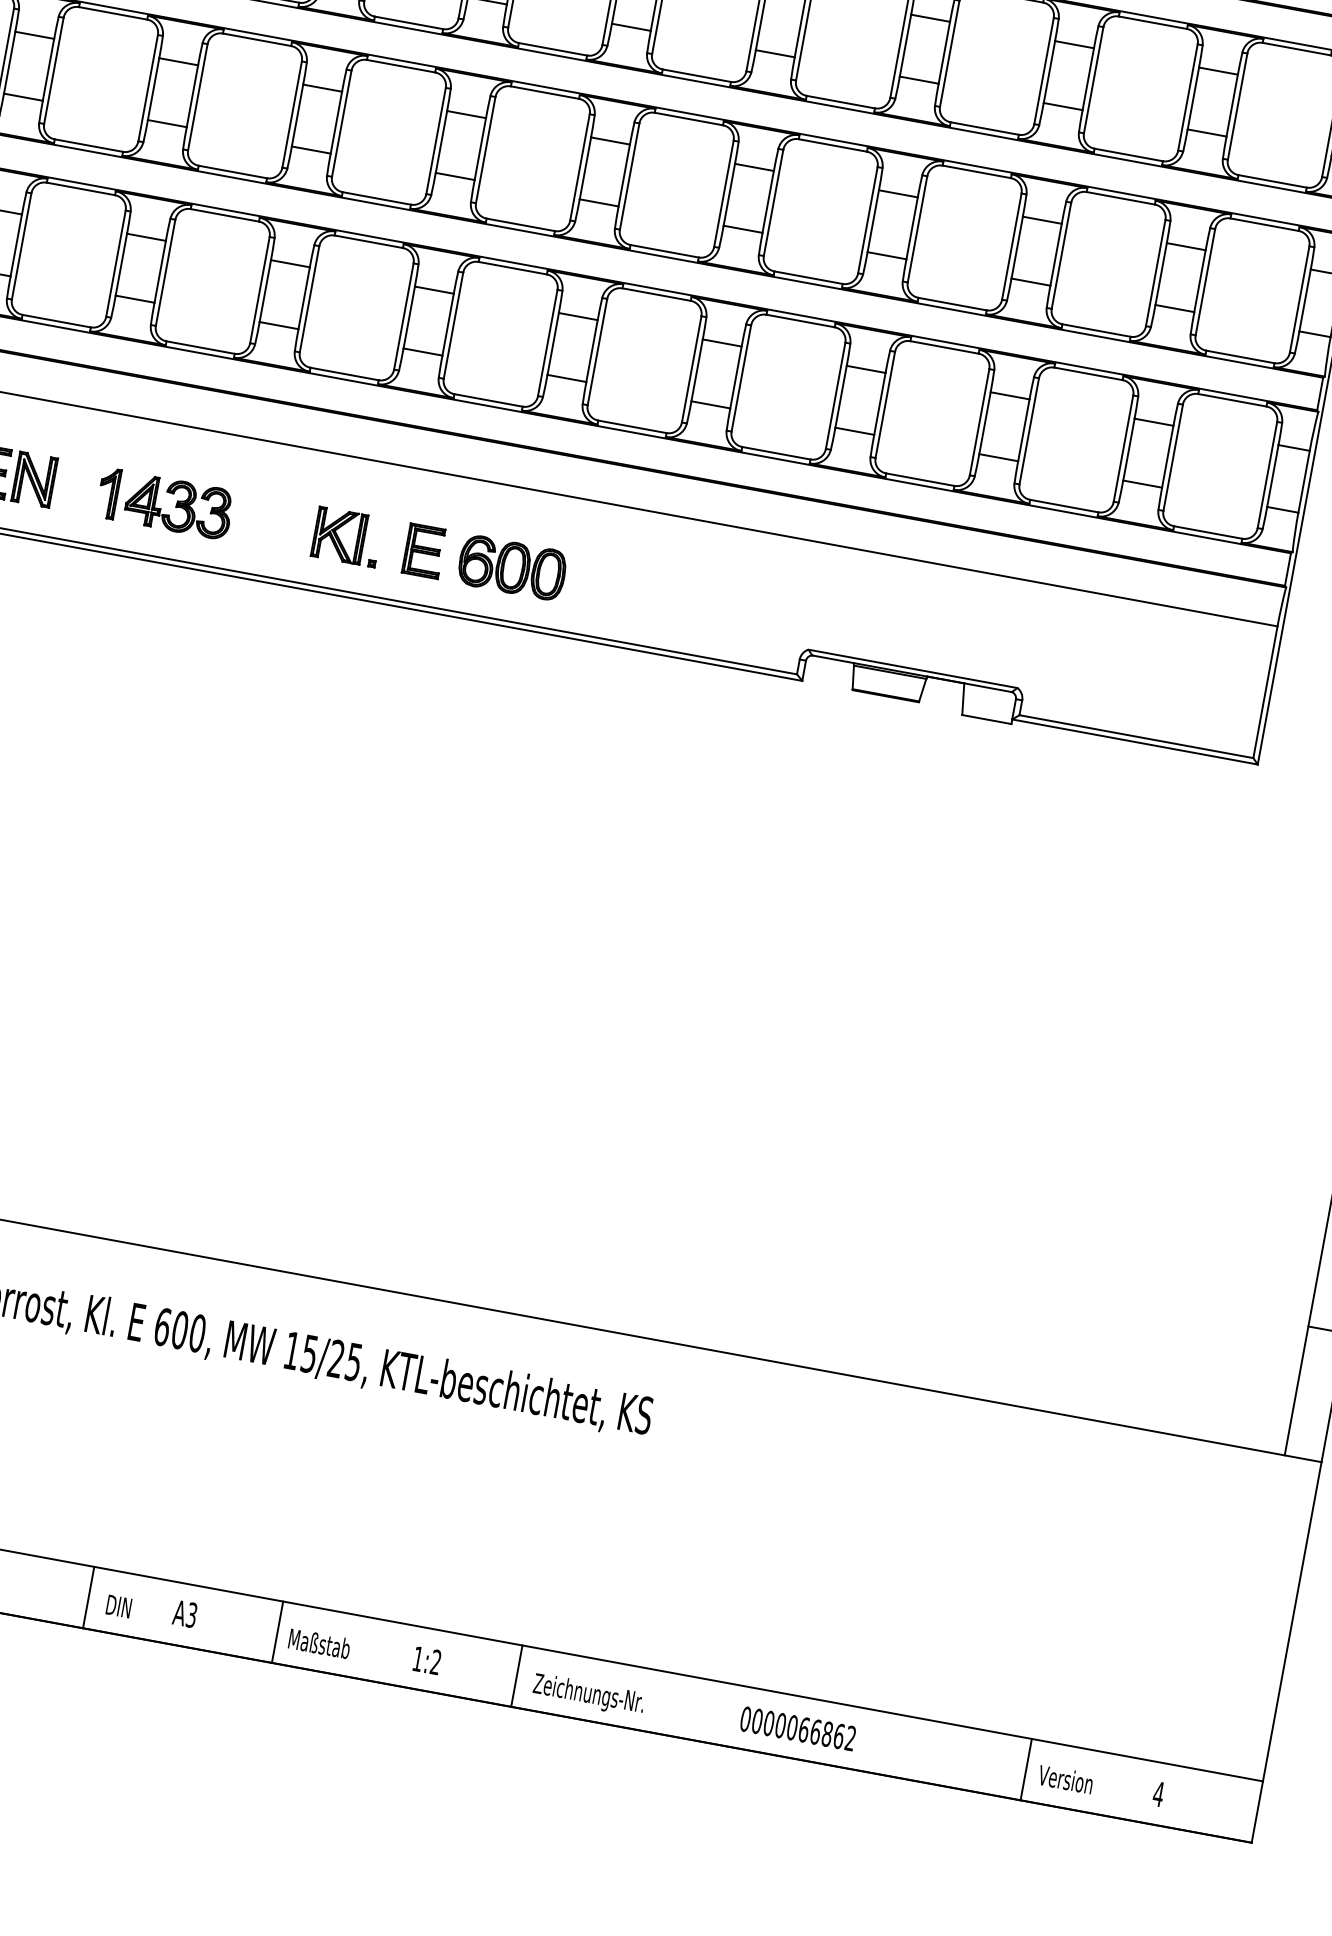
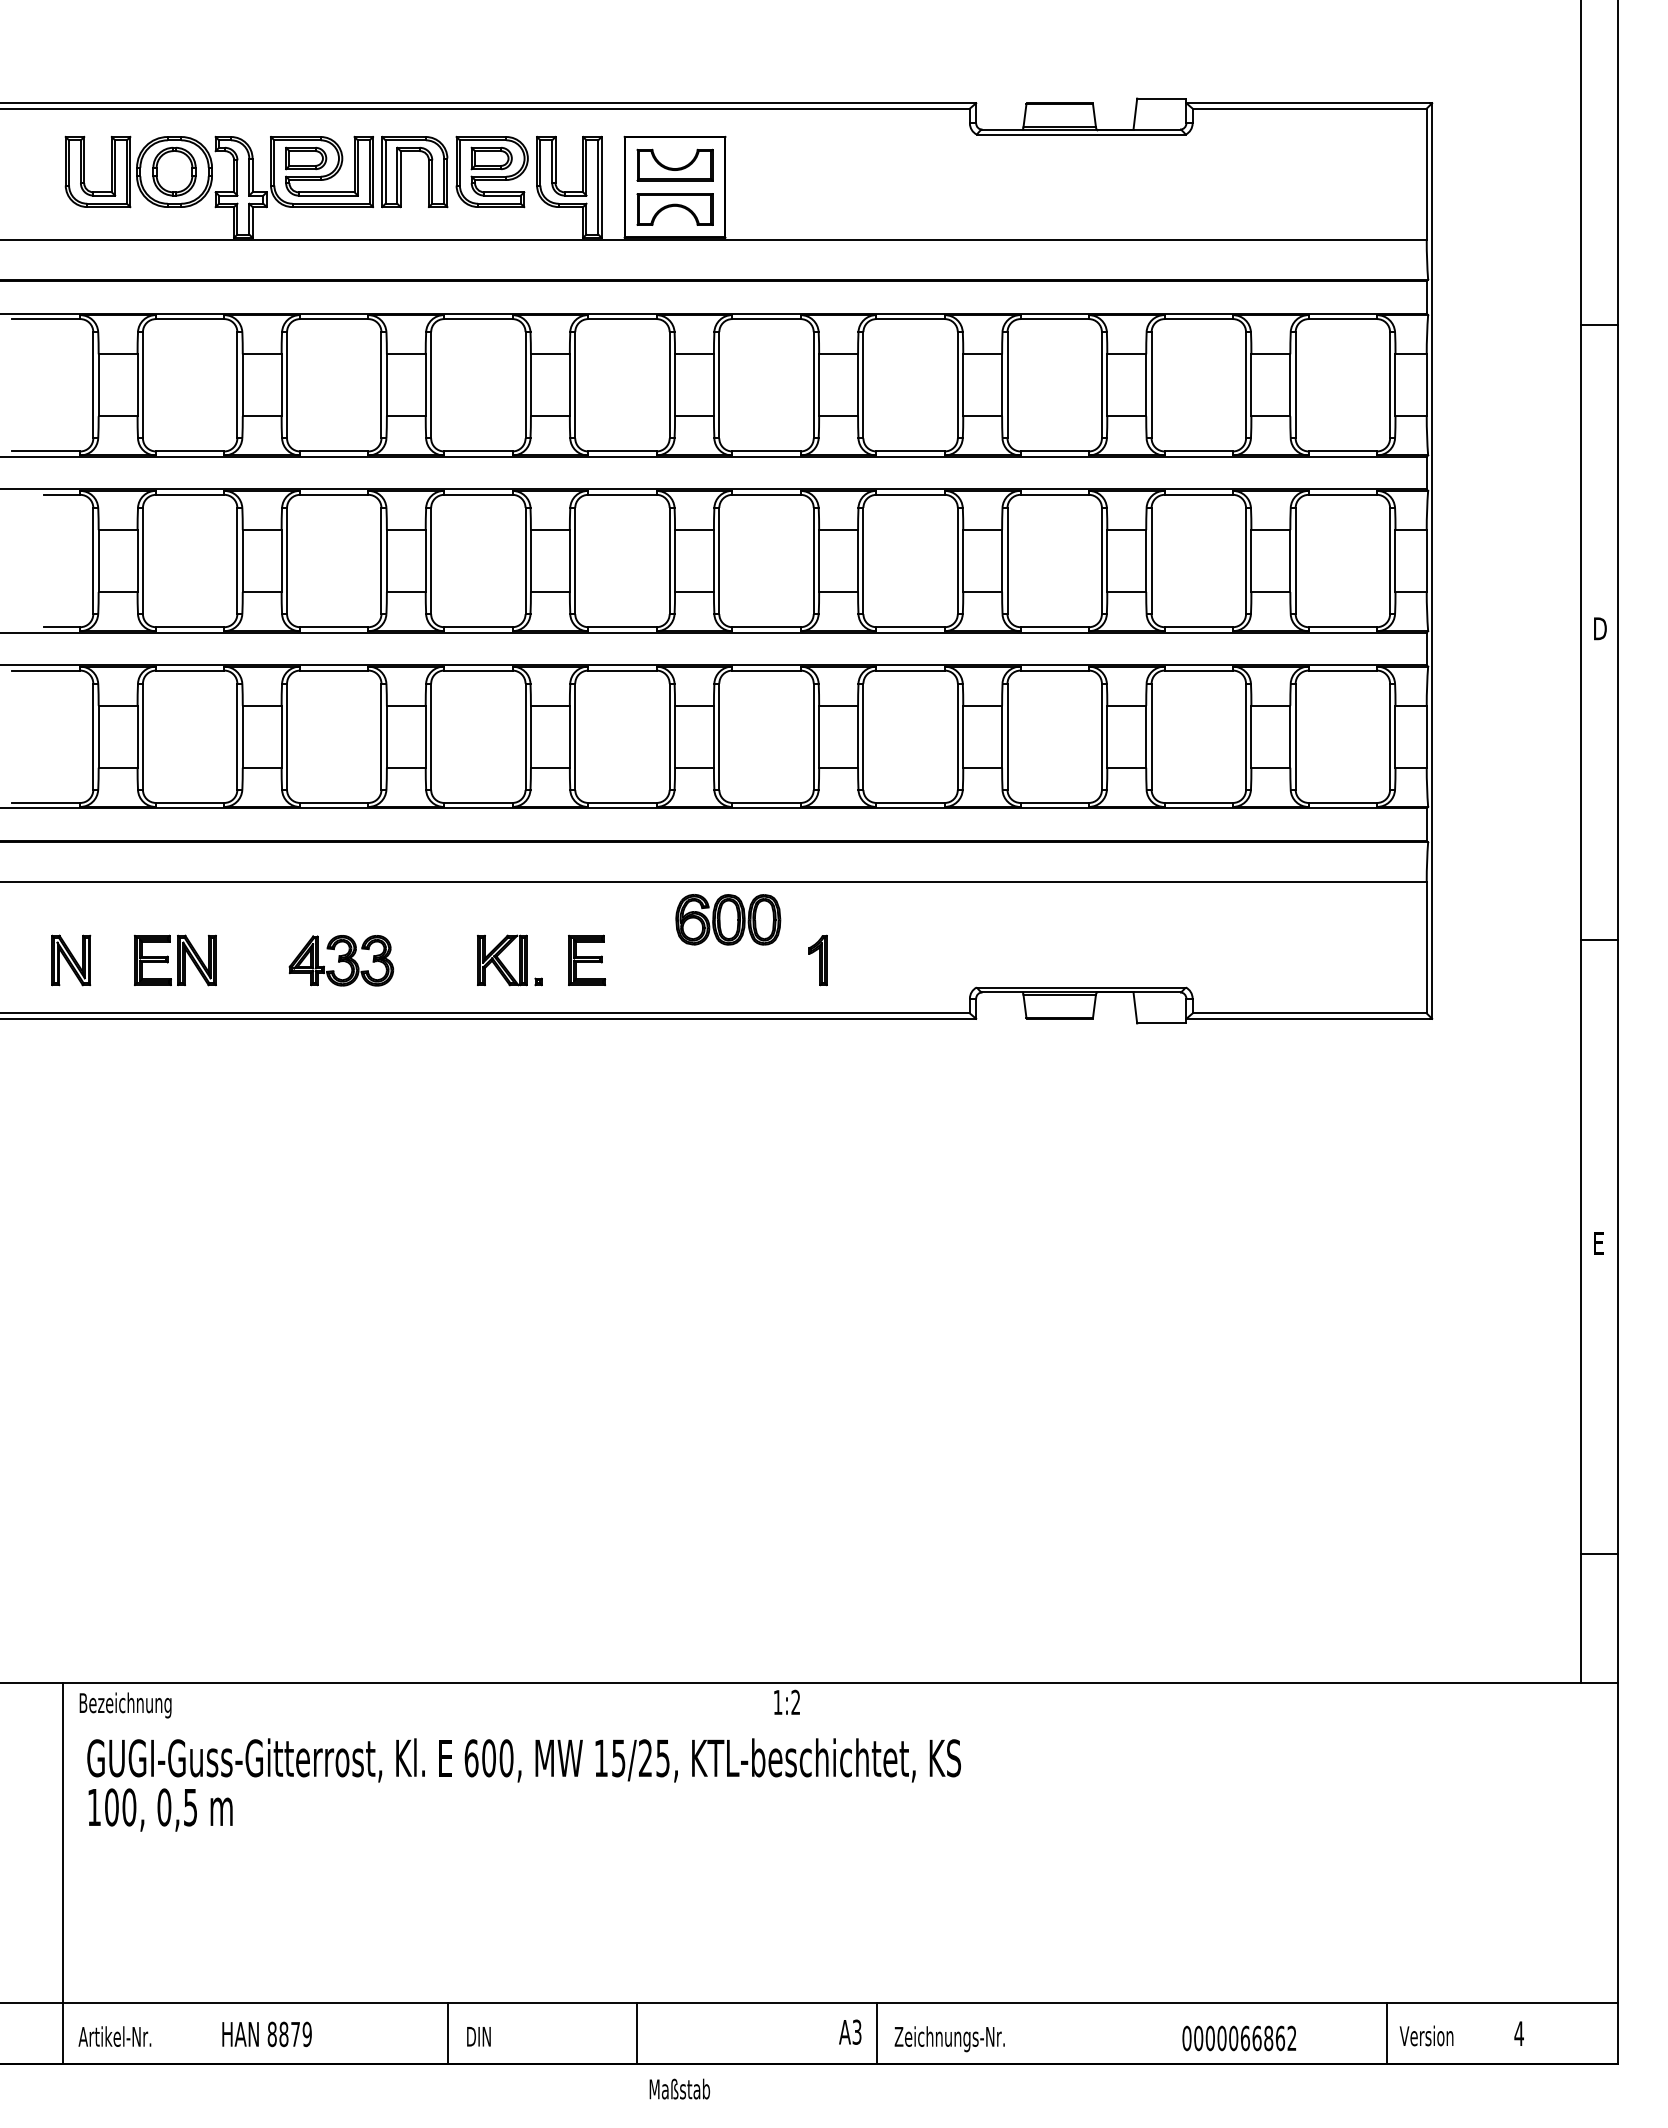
part: (108, 493) -> (817, 960), moved
part: (512, 567) -> (728, 919), moved
text: (185, 1613) -> (850, 2031), moved
text: (319, 1643) -> (679, 2088), moved
text: (426, 1659) -> (786, 1701), moved
text: (798, 1728) -> (1239, 2038), moved

